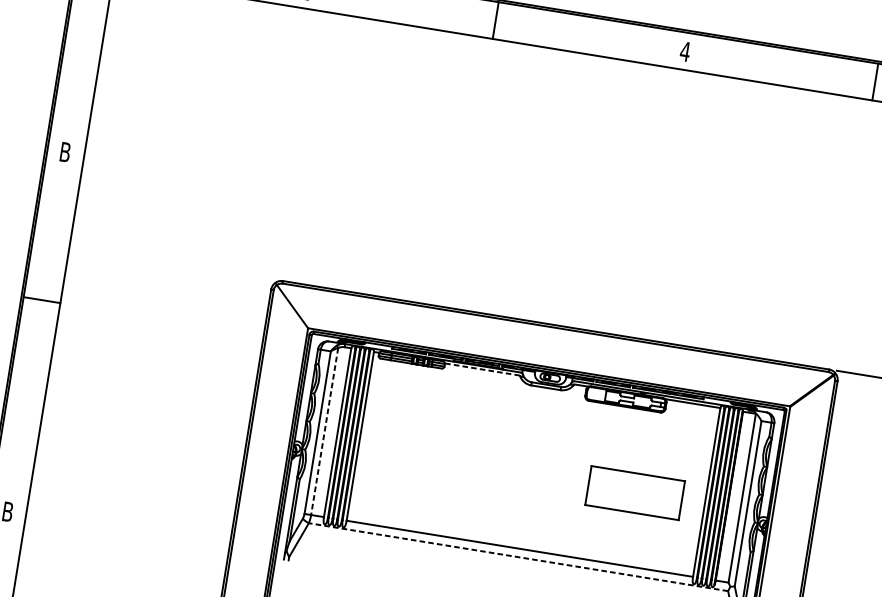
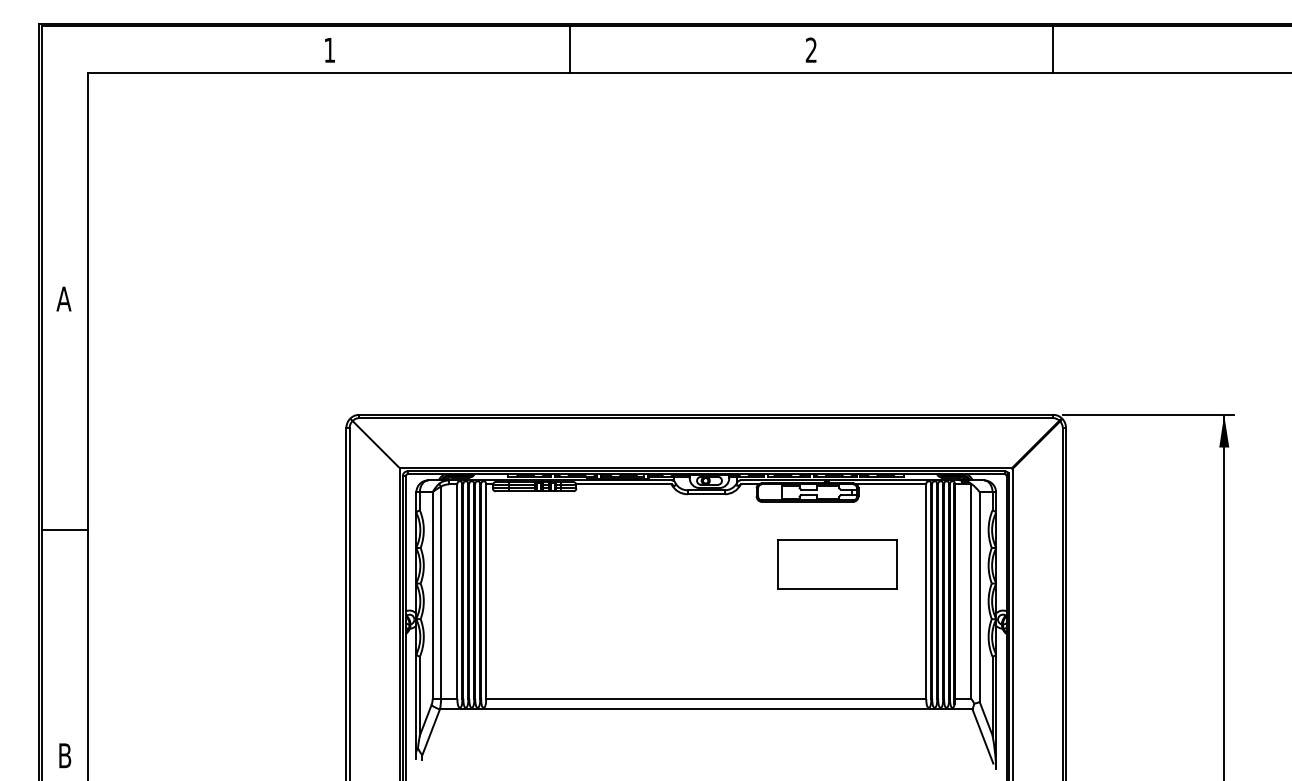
text: (685, 51) -> (811, 49), 4 -> 2
text: (64, 151) -> (63, 298), B -> A
line: (41, 299) -> (64, 529), moved
line: (482, 369) -> (623, 484), dashed -> solid
line: (324, 432) -> (441, 593), dashed -> solid
part: (634, 492) -> (837, 564), moved
line: (517, 557) -> (705, 709), dashed -> solid

